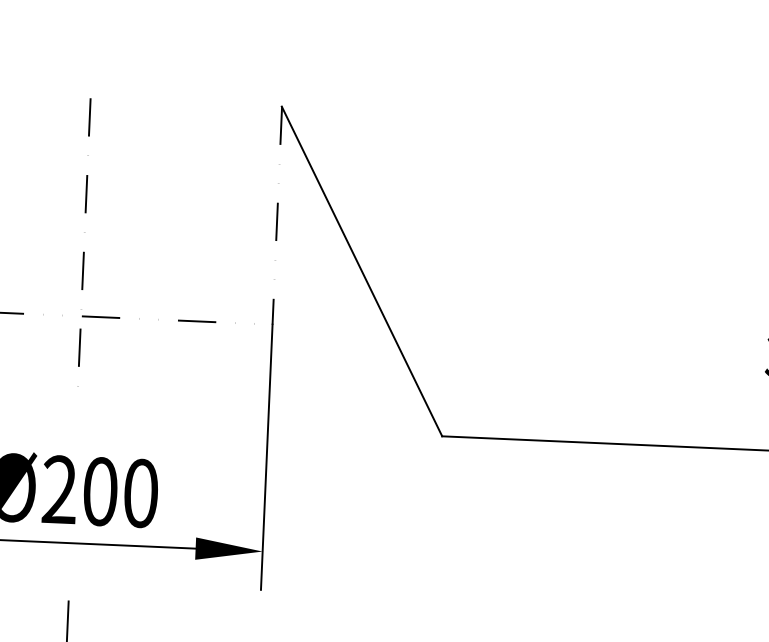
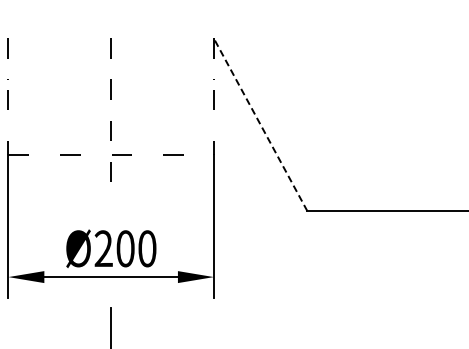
line: (361, 271) -> (260, 124), solid -> dashed

